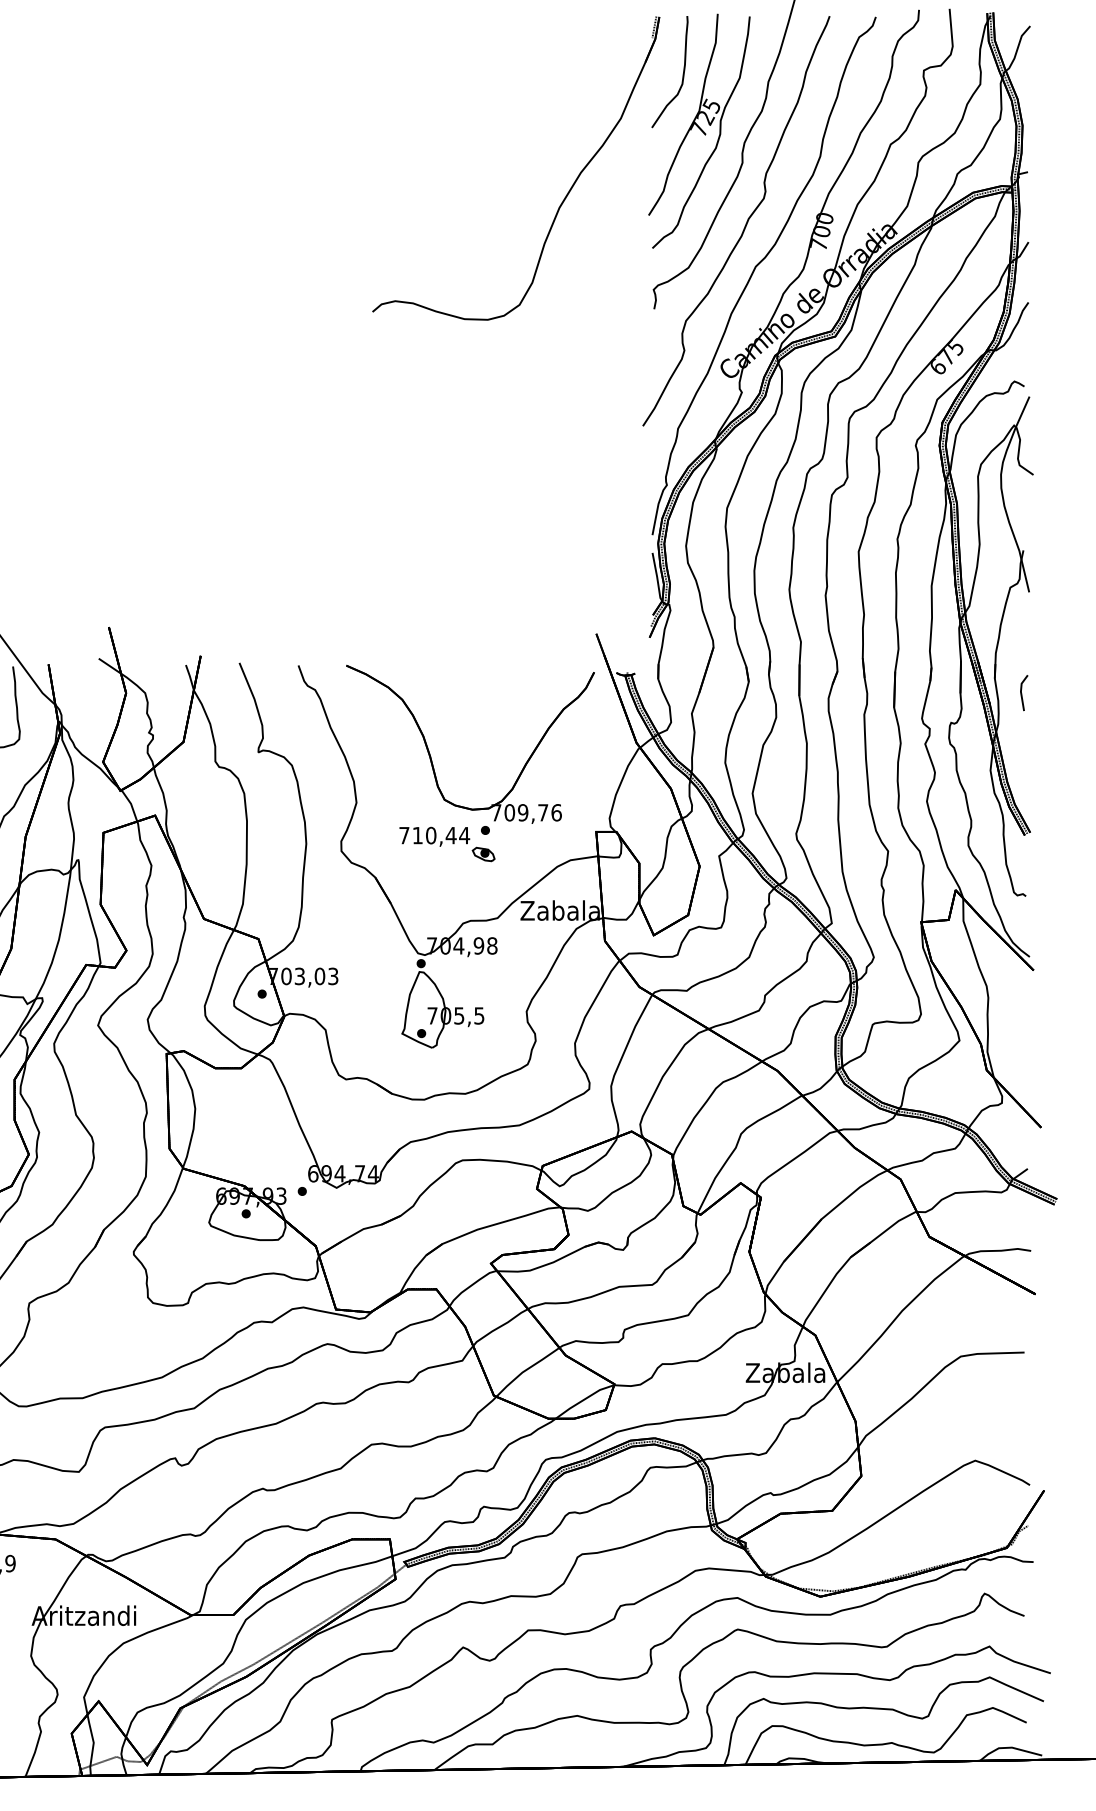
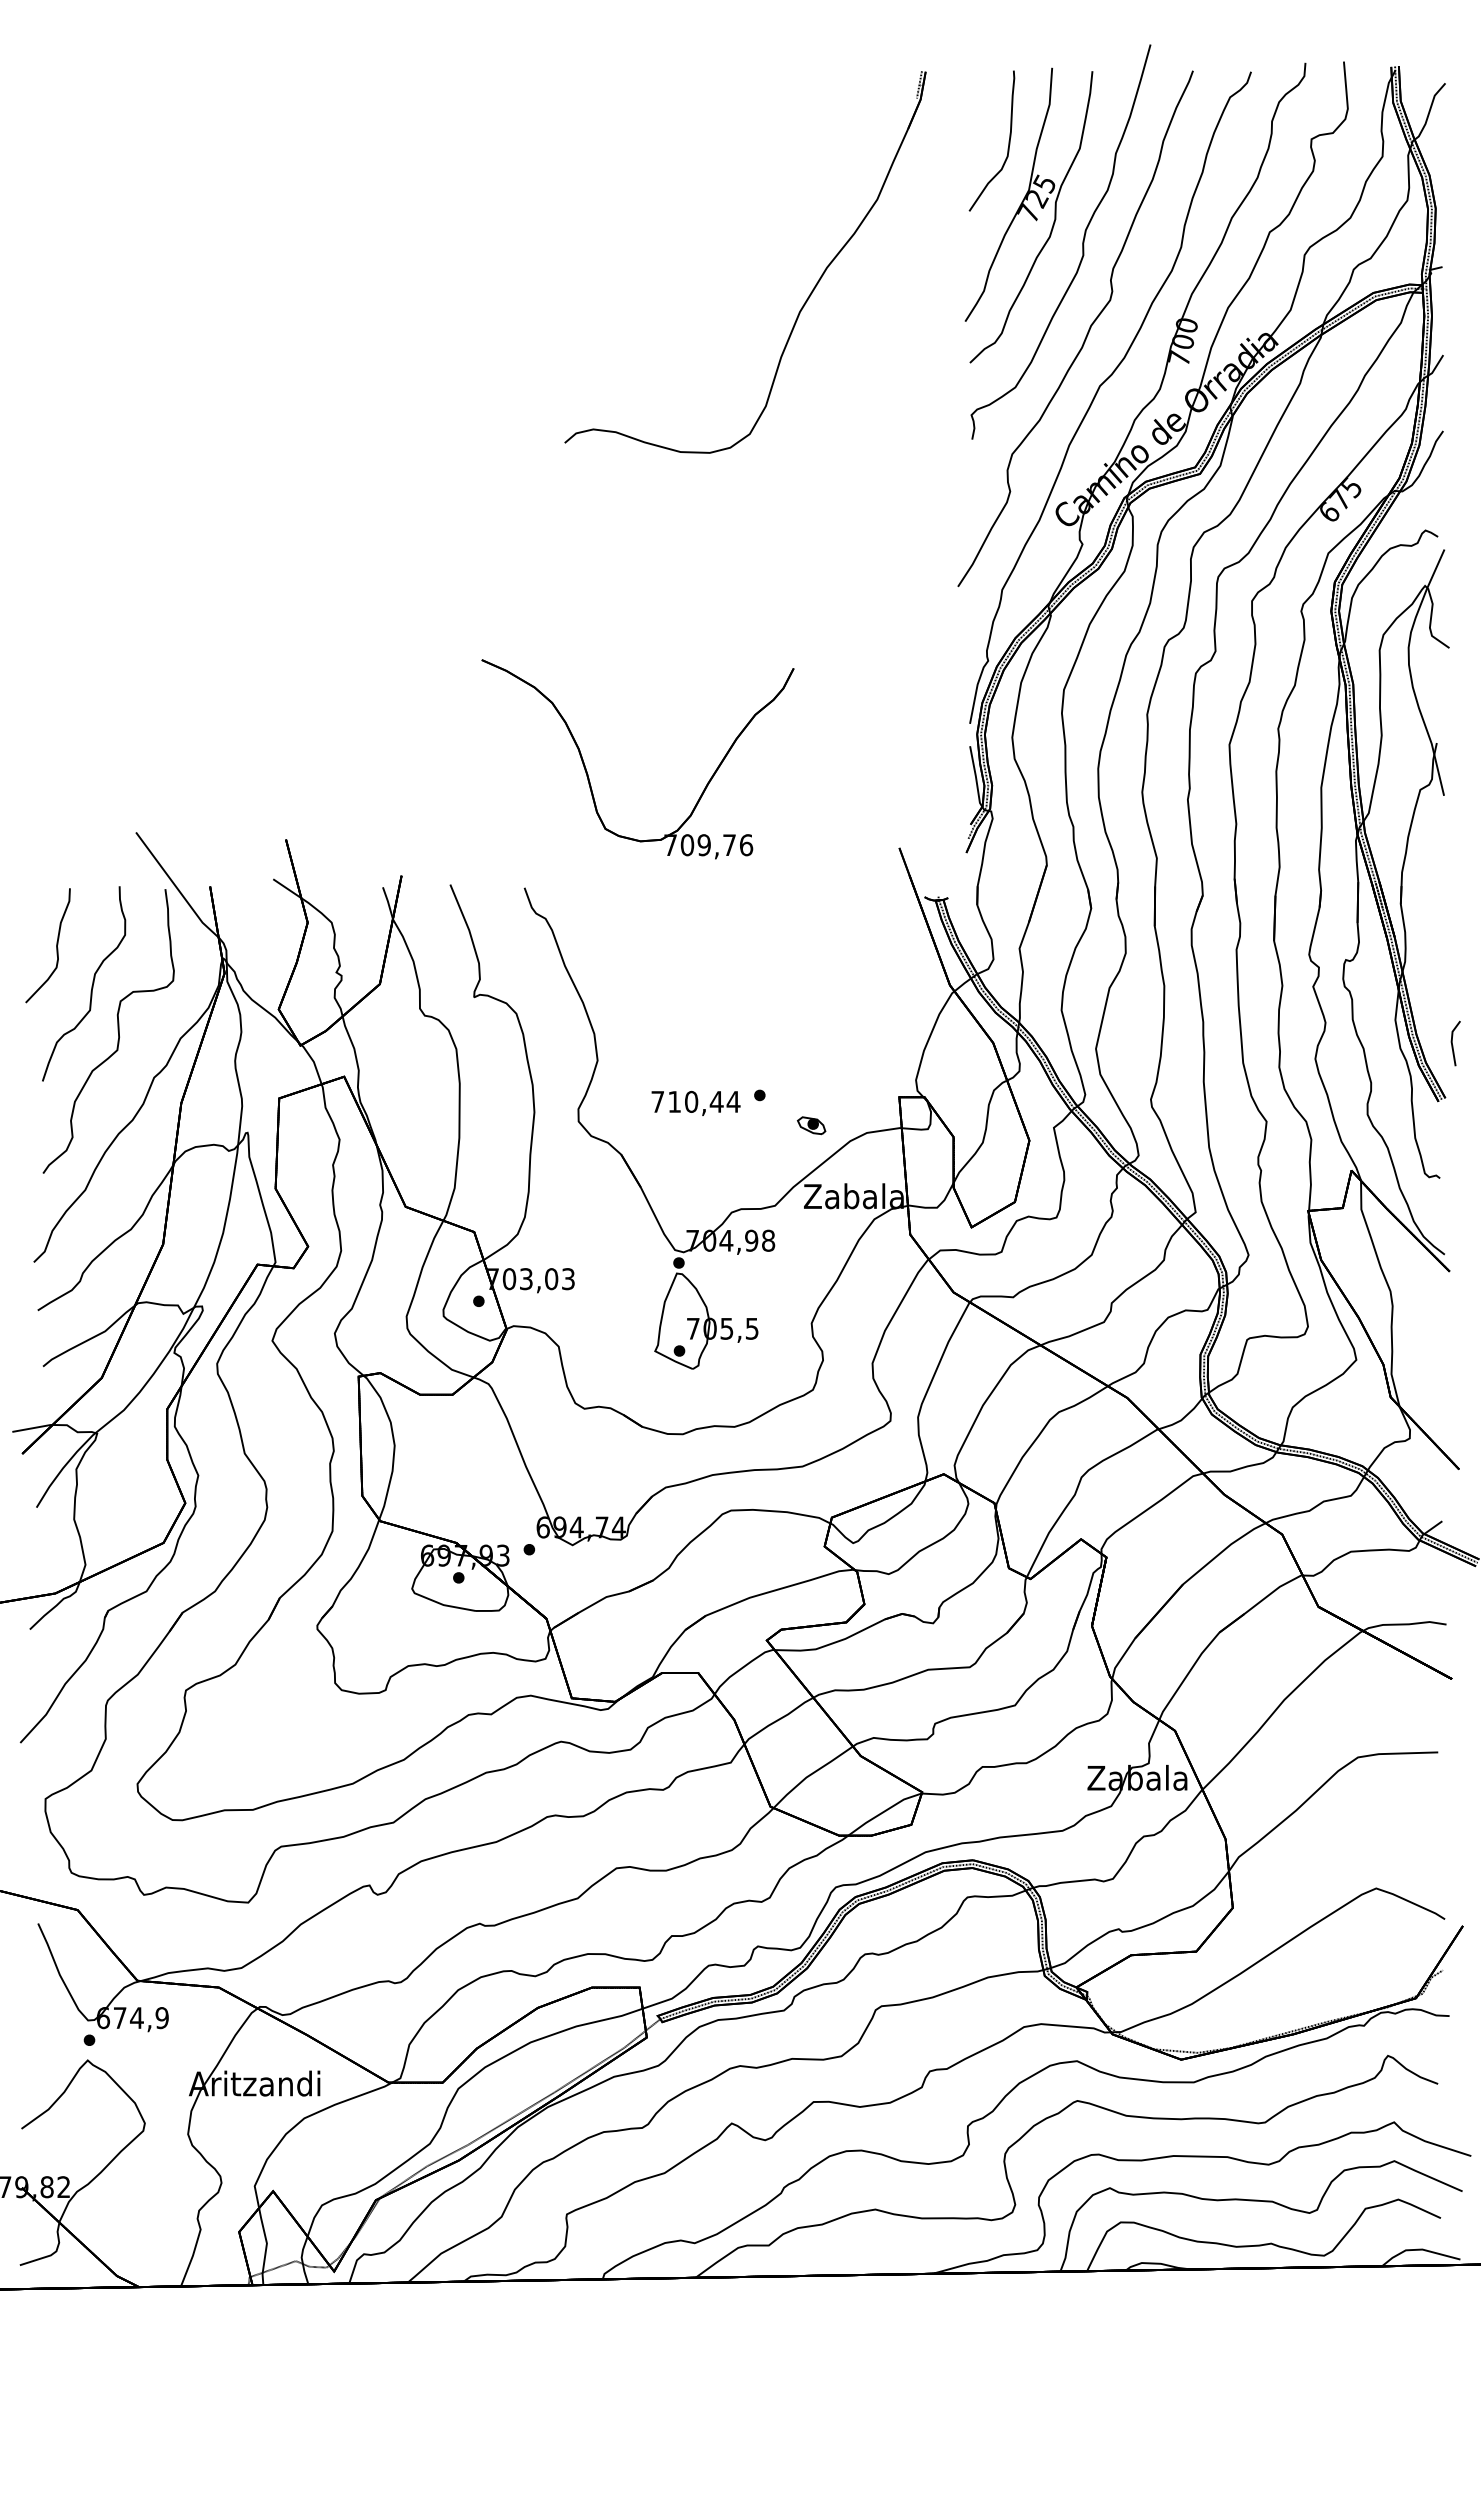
part: (563, 198) -> (805, 300), moved
part: (1023, 693) -> (1455, 1043), moved
part: (431, 756) -> (588, 774), moved
part: (483, 854) -> (811, 1125), moved

